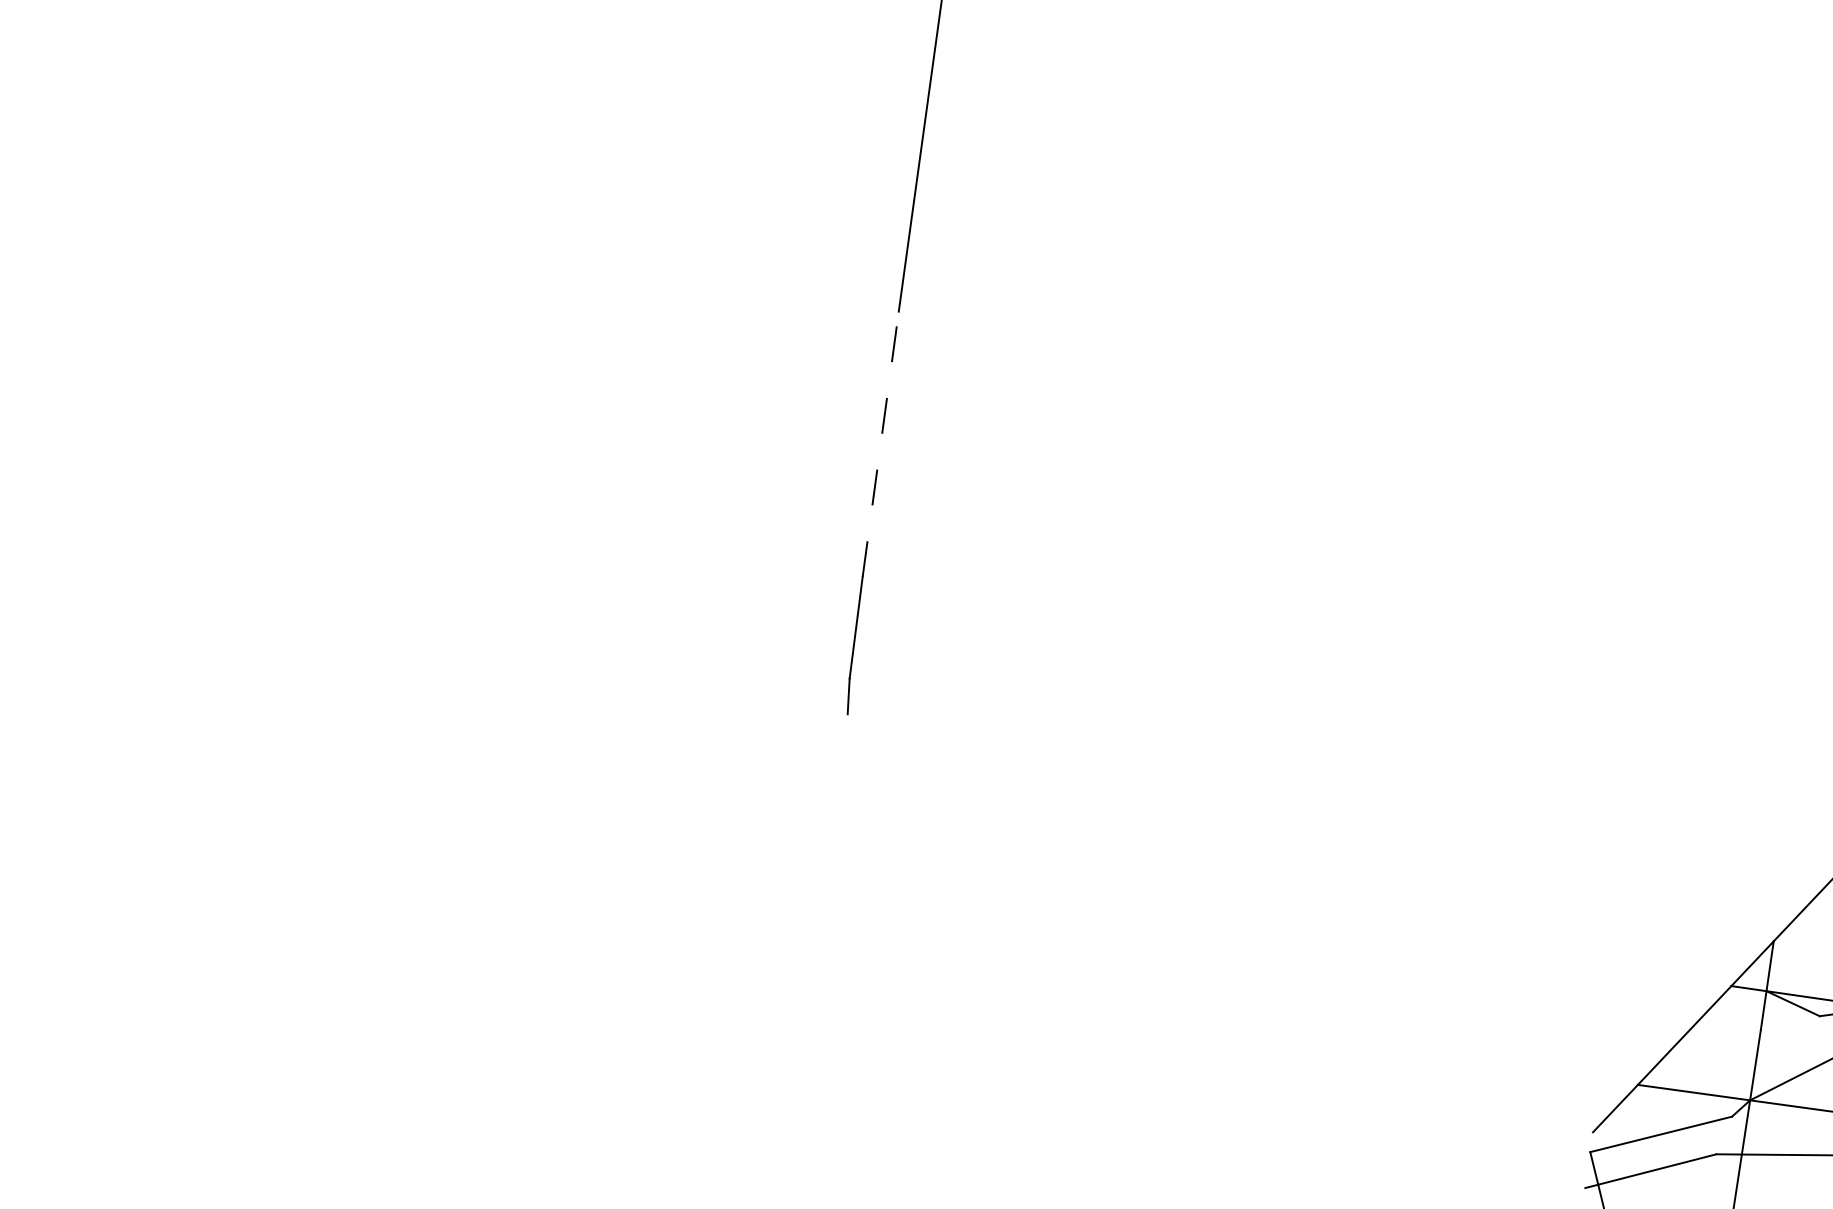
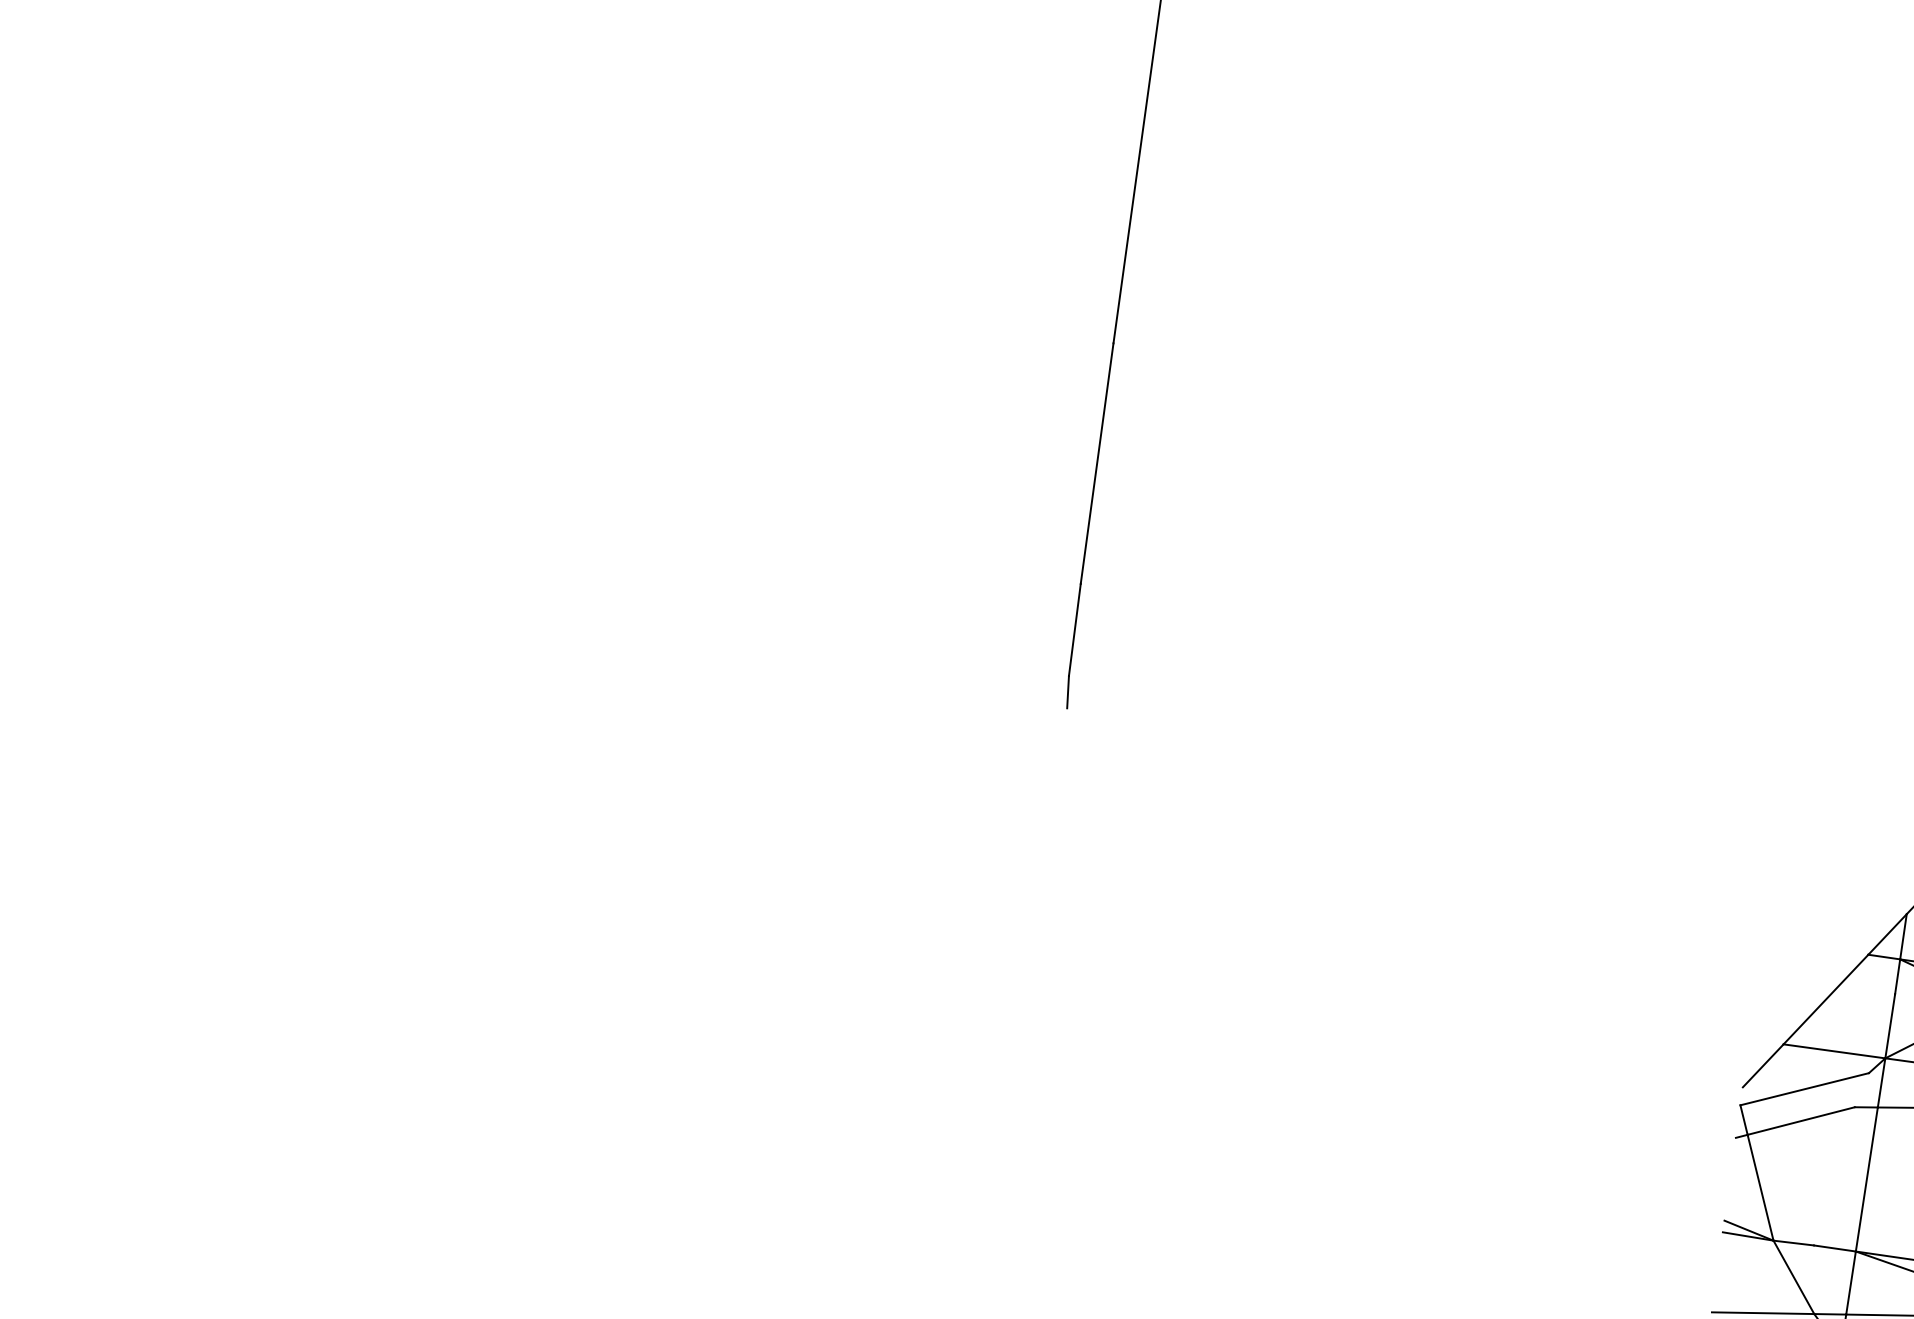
line: (881, 444) -> (1097, 463), dashed -> solid

